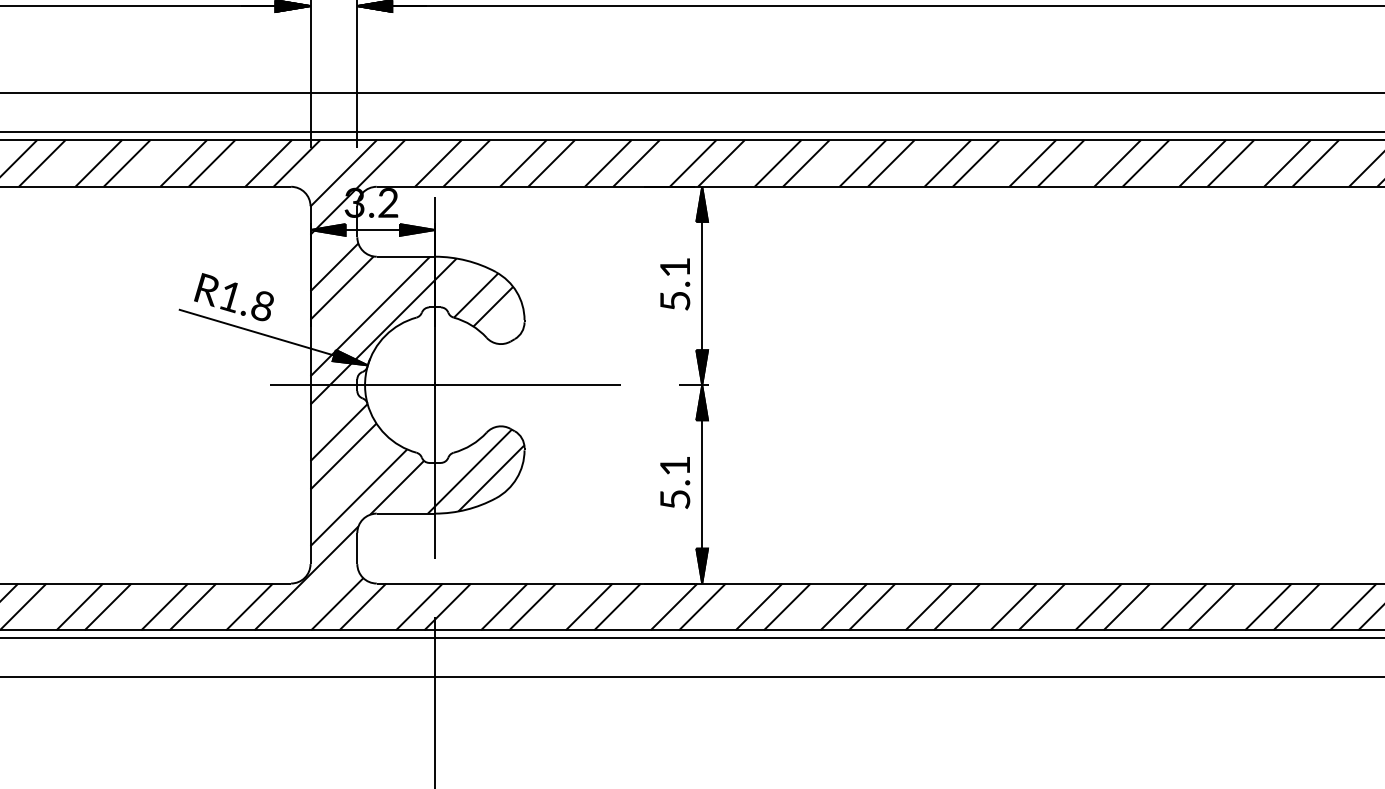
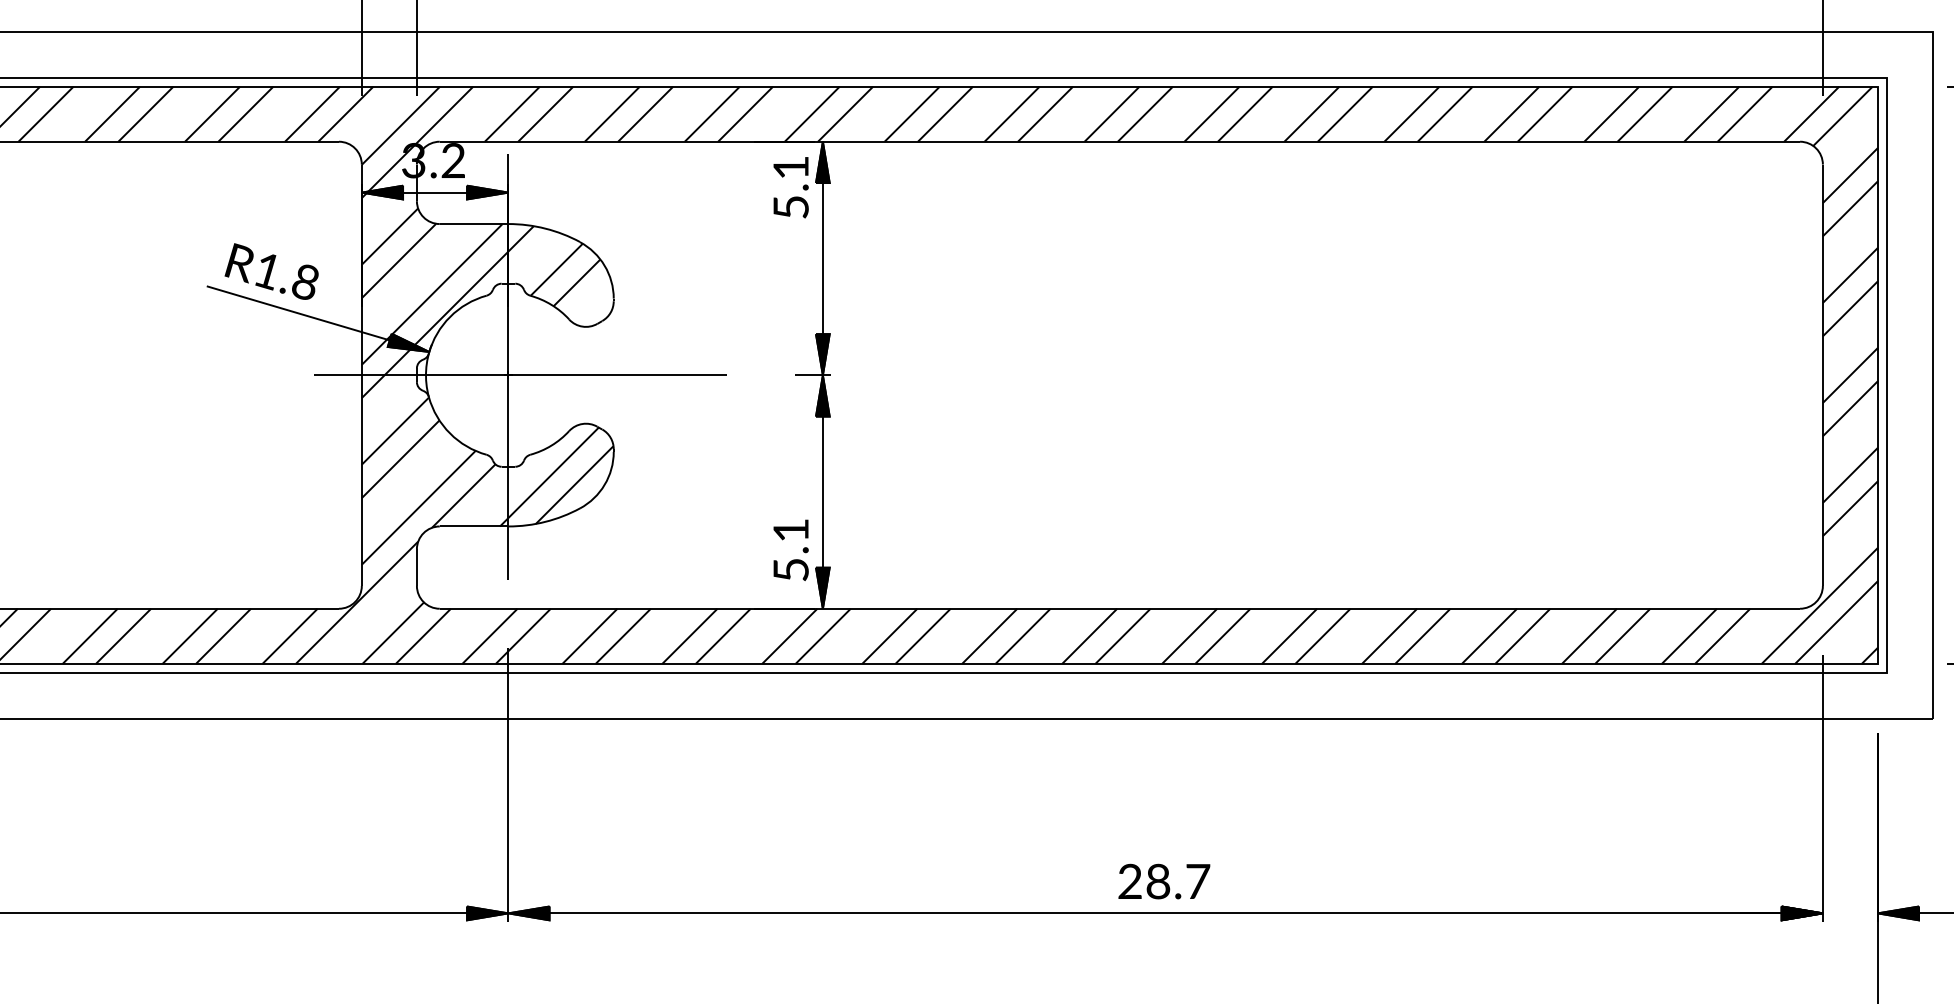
text: (674, 284) -> (790, 187), moved
text: (674, 483) -> (790, 550), moved

